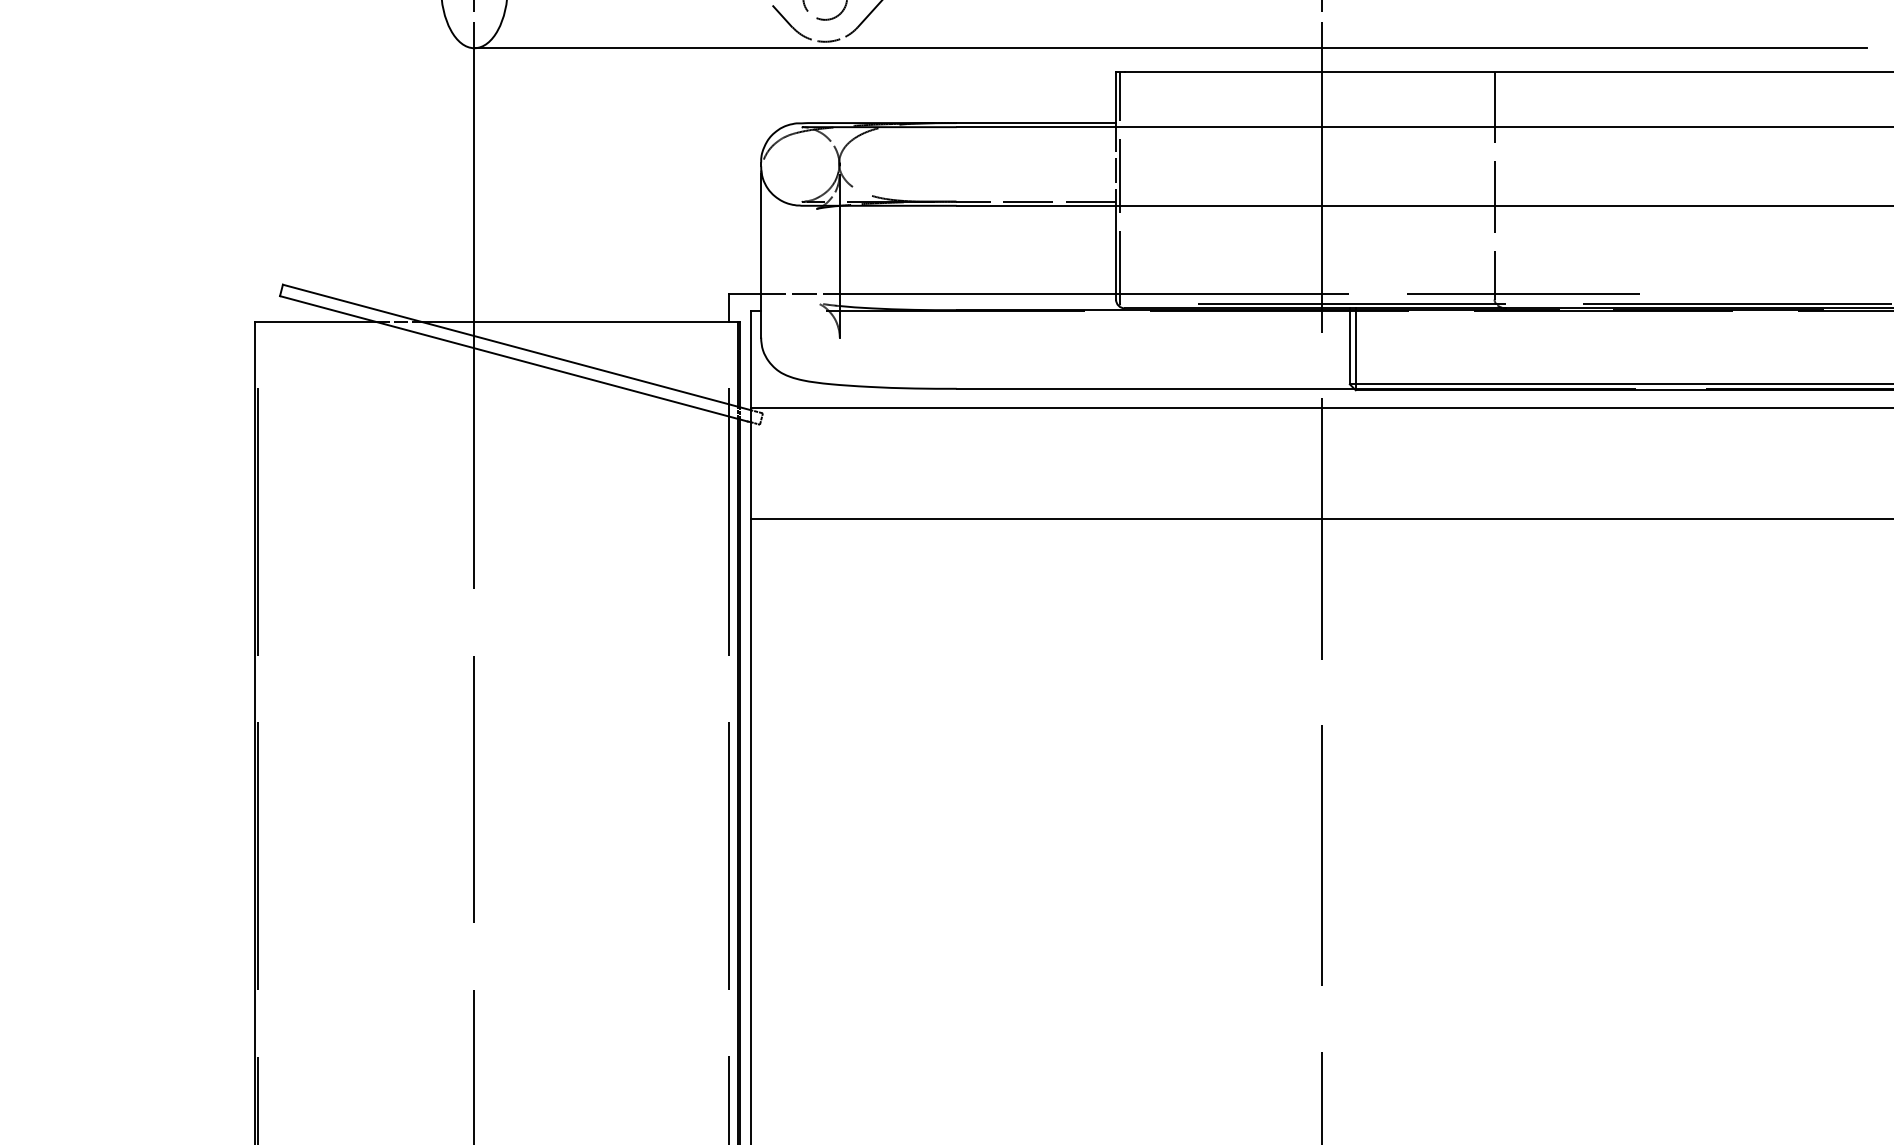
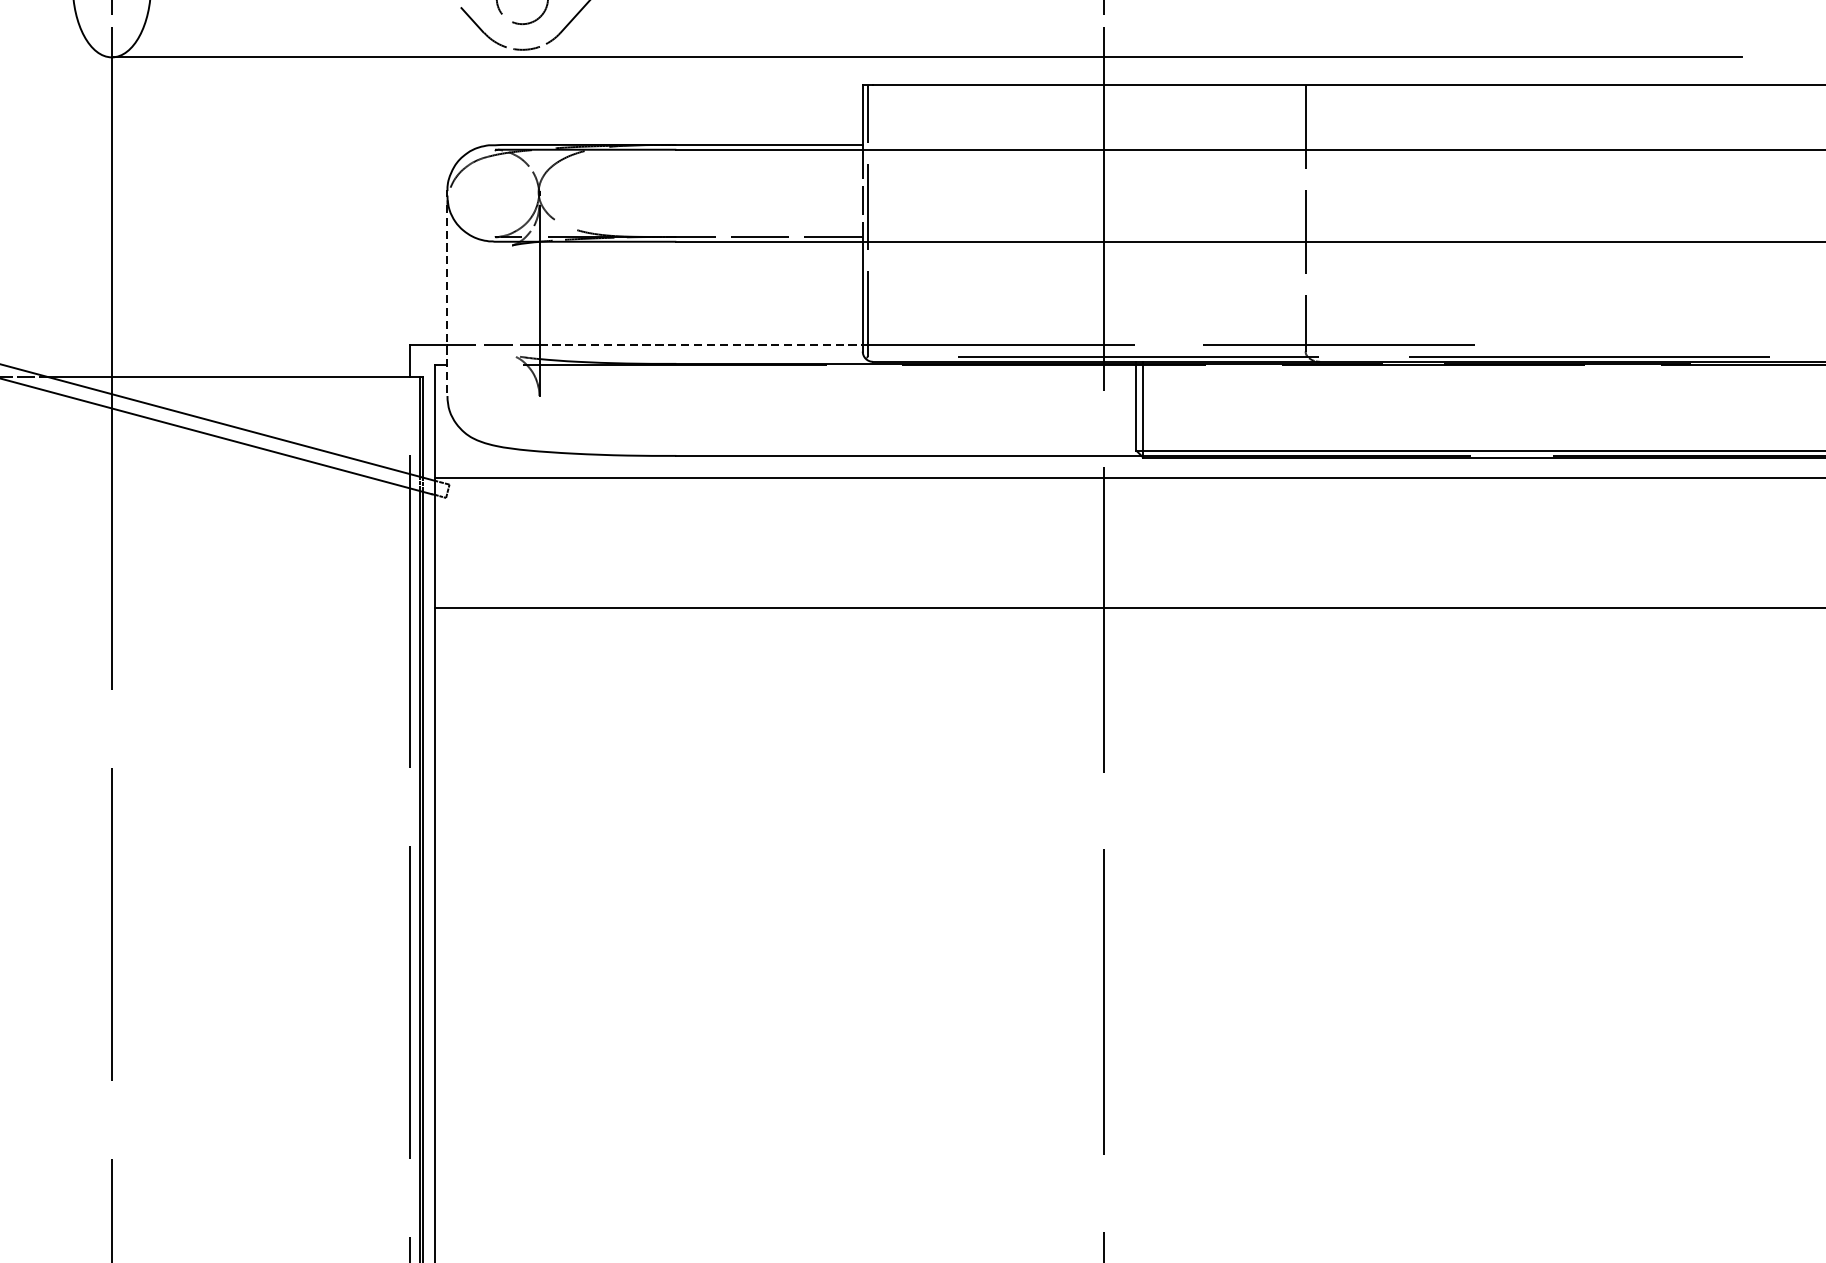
line: (761, 255) -> (447, 299), solid -> dashed
line: (978, 293) -> (701, 344), solid -> dashed

